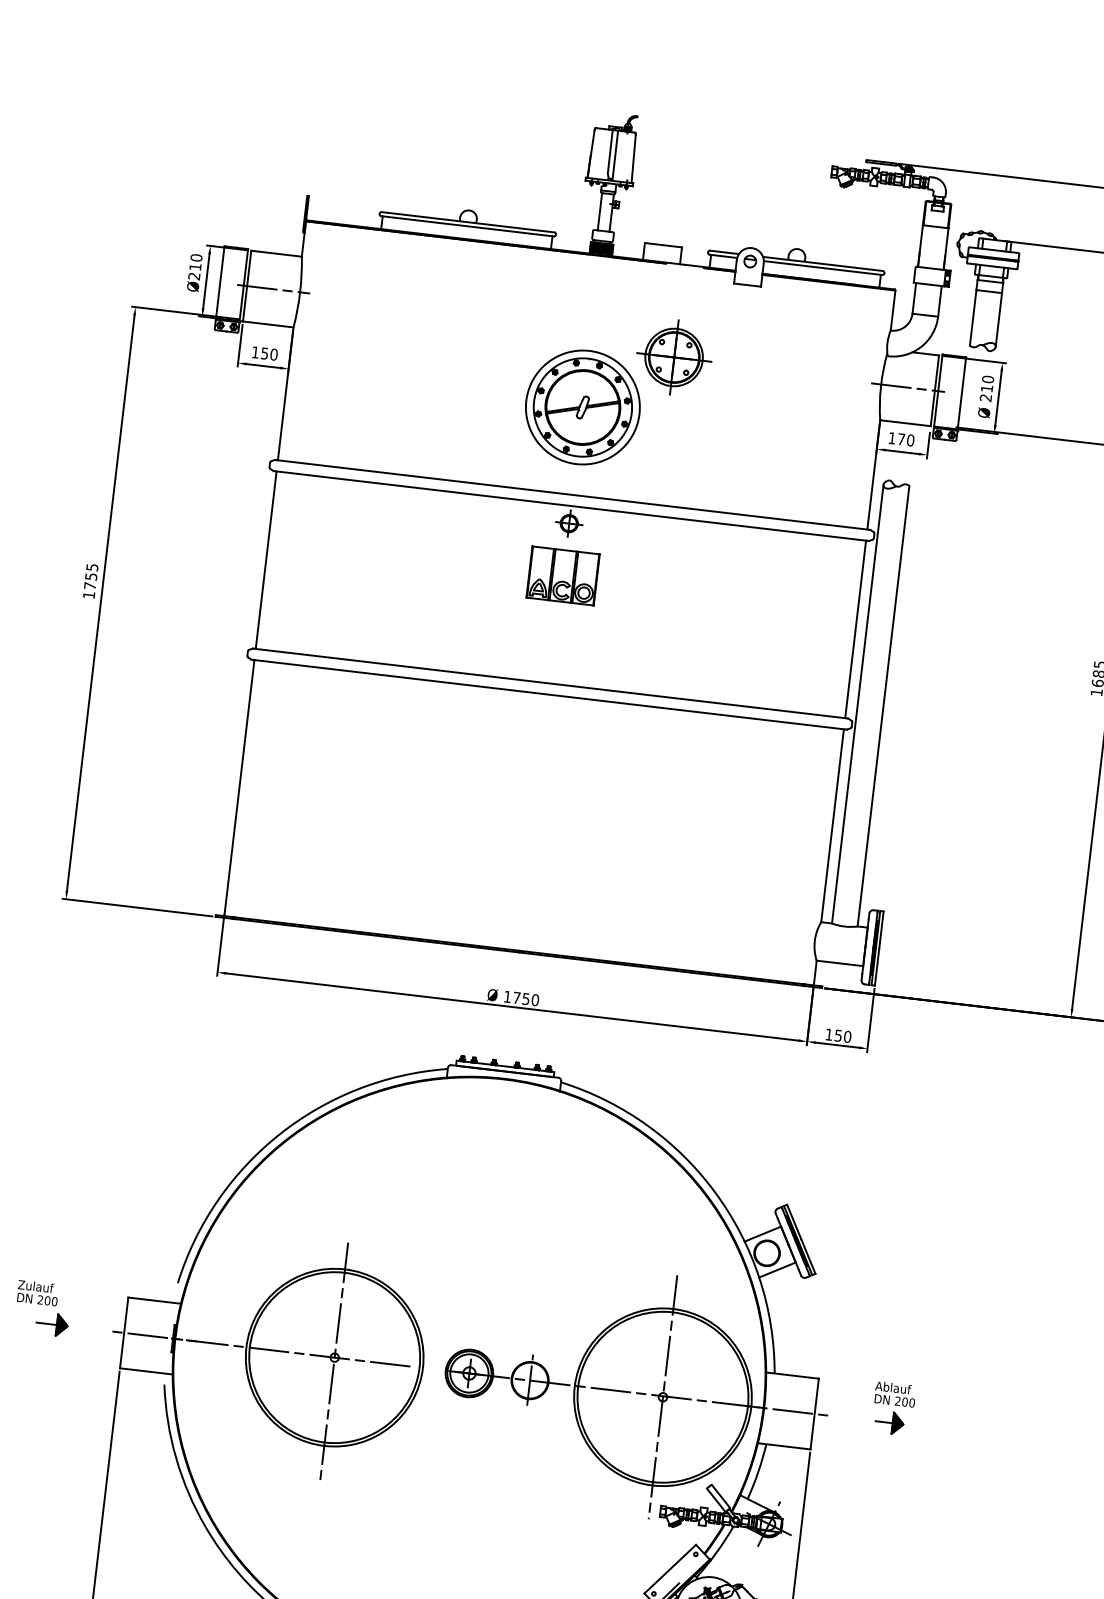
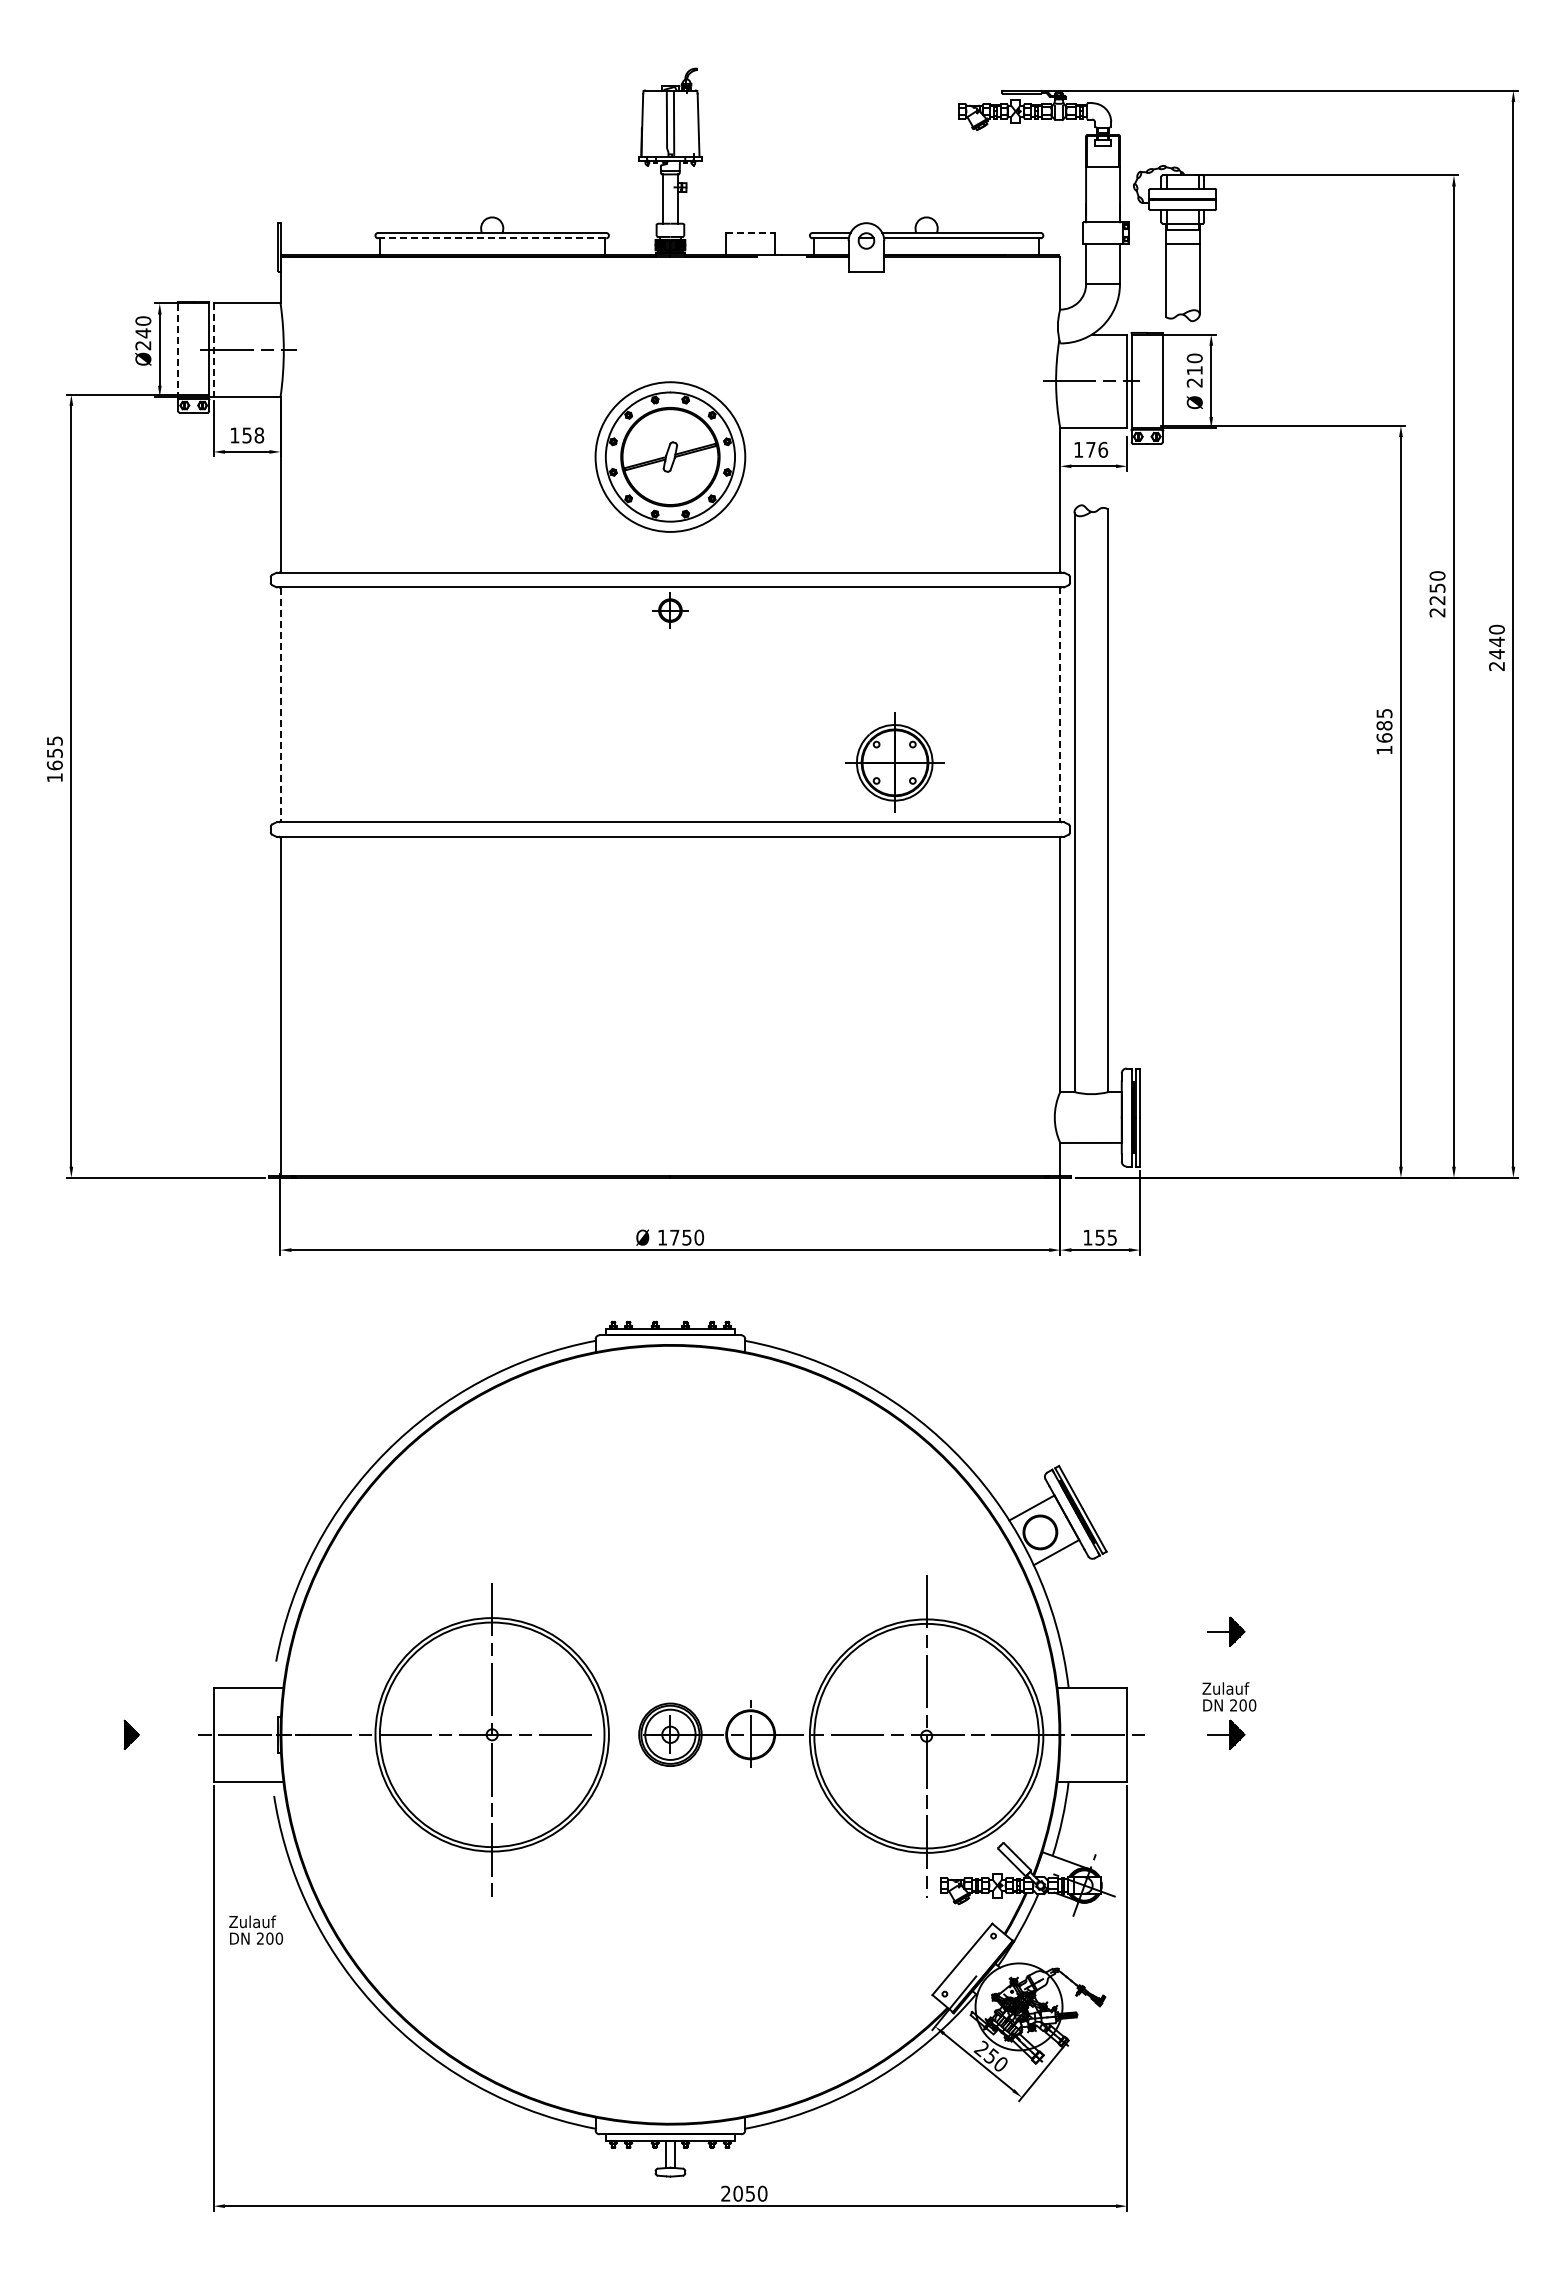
line: (467, 226) -> (492, 238), solid -> dashed
line: (663, 244) -> (750, 232), solid -> dashed
text: (195, 267) -> (143, 333), Ø210 -> Ø240
line: (220, 282) -> (178, 349), solid -> dashed
line: (246, 286) -> (213, 350), solid -> dashed
text: (274, 354) -> (259, 435), 150 -> 158
part: (673, 357) -> (894, 762), moved
text: (910, 440) -> (1103, 449), 170 -> 176
line: (266, 560) -> (280, 705), solid -> dashed
part: (563, 575) -> (670, 679), removed
text: (89, 585) -> (54, 765), 1755 -> 1655
line: (855, 629) -> (1060, 704), solid -> dashed
text: (847, 1036) -> (1112, 1237), 150 -> 155
text: (37, 1292) -> (255, 1929), moved
line: (46, 1323) -> (110, 1734), removed
part: (899, 1344) -> (1226, 1631), added
text: (882, 1386) -> (1211, 1688), Ablauf -> Zulauf

